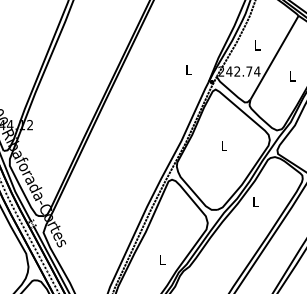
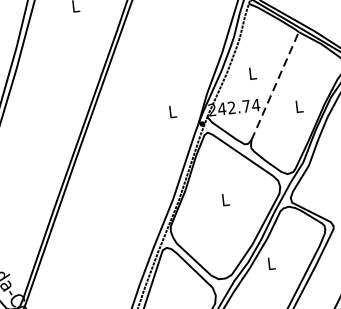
line: (274, 57) -> (275, 85), solid -> dashed

